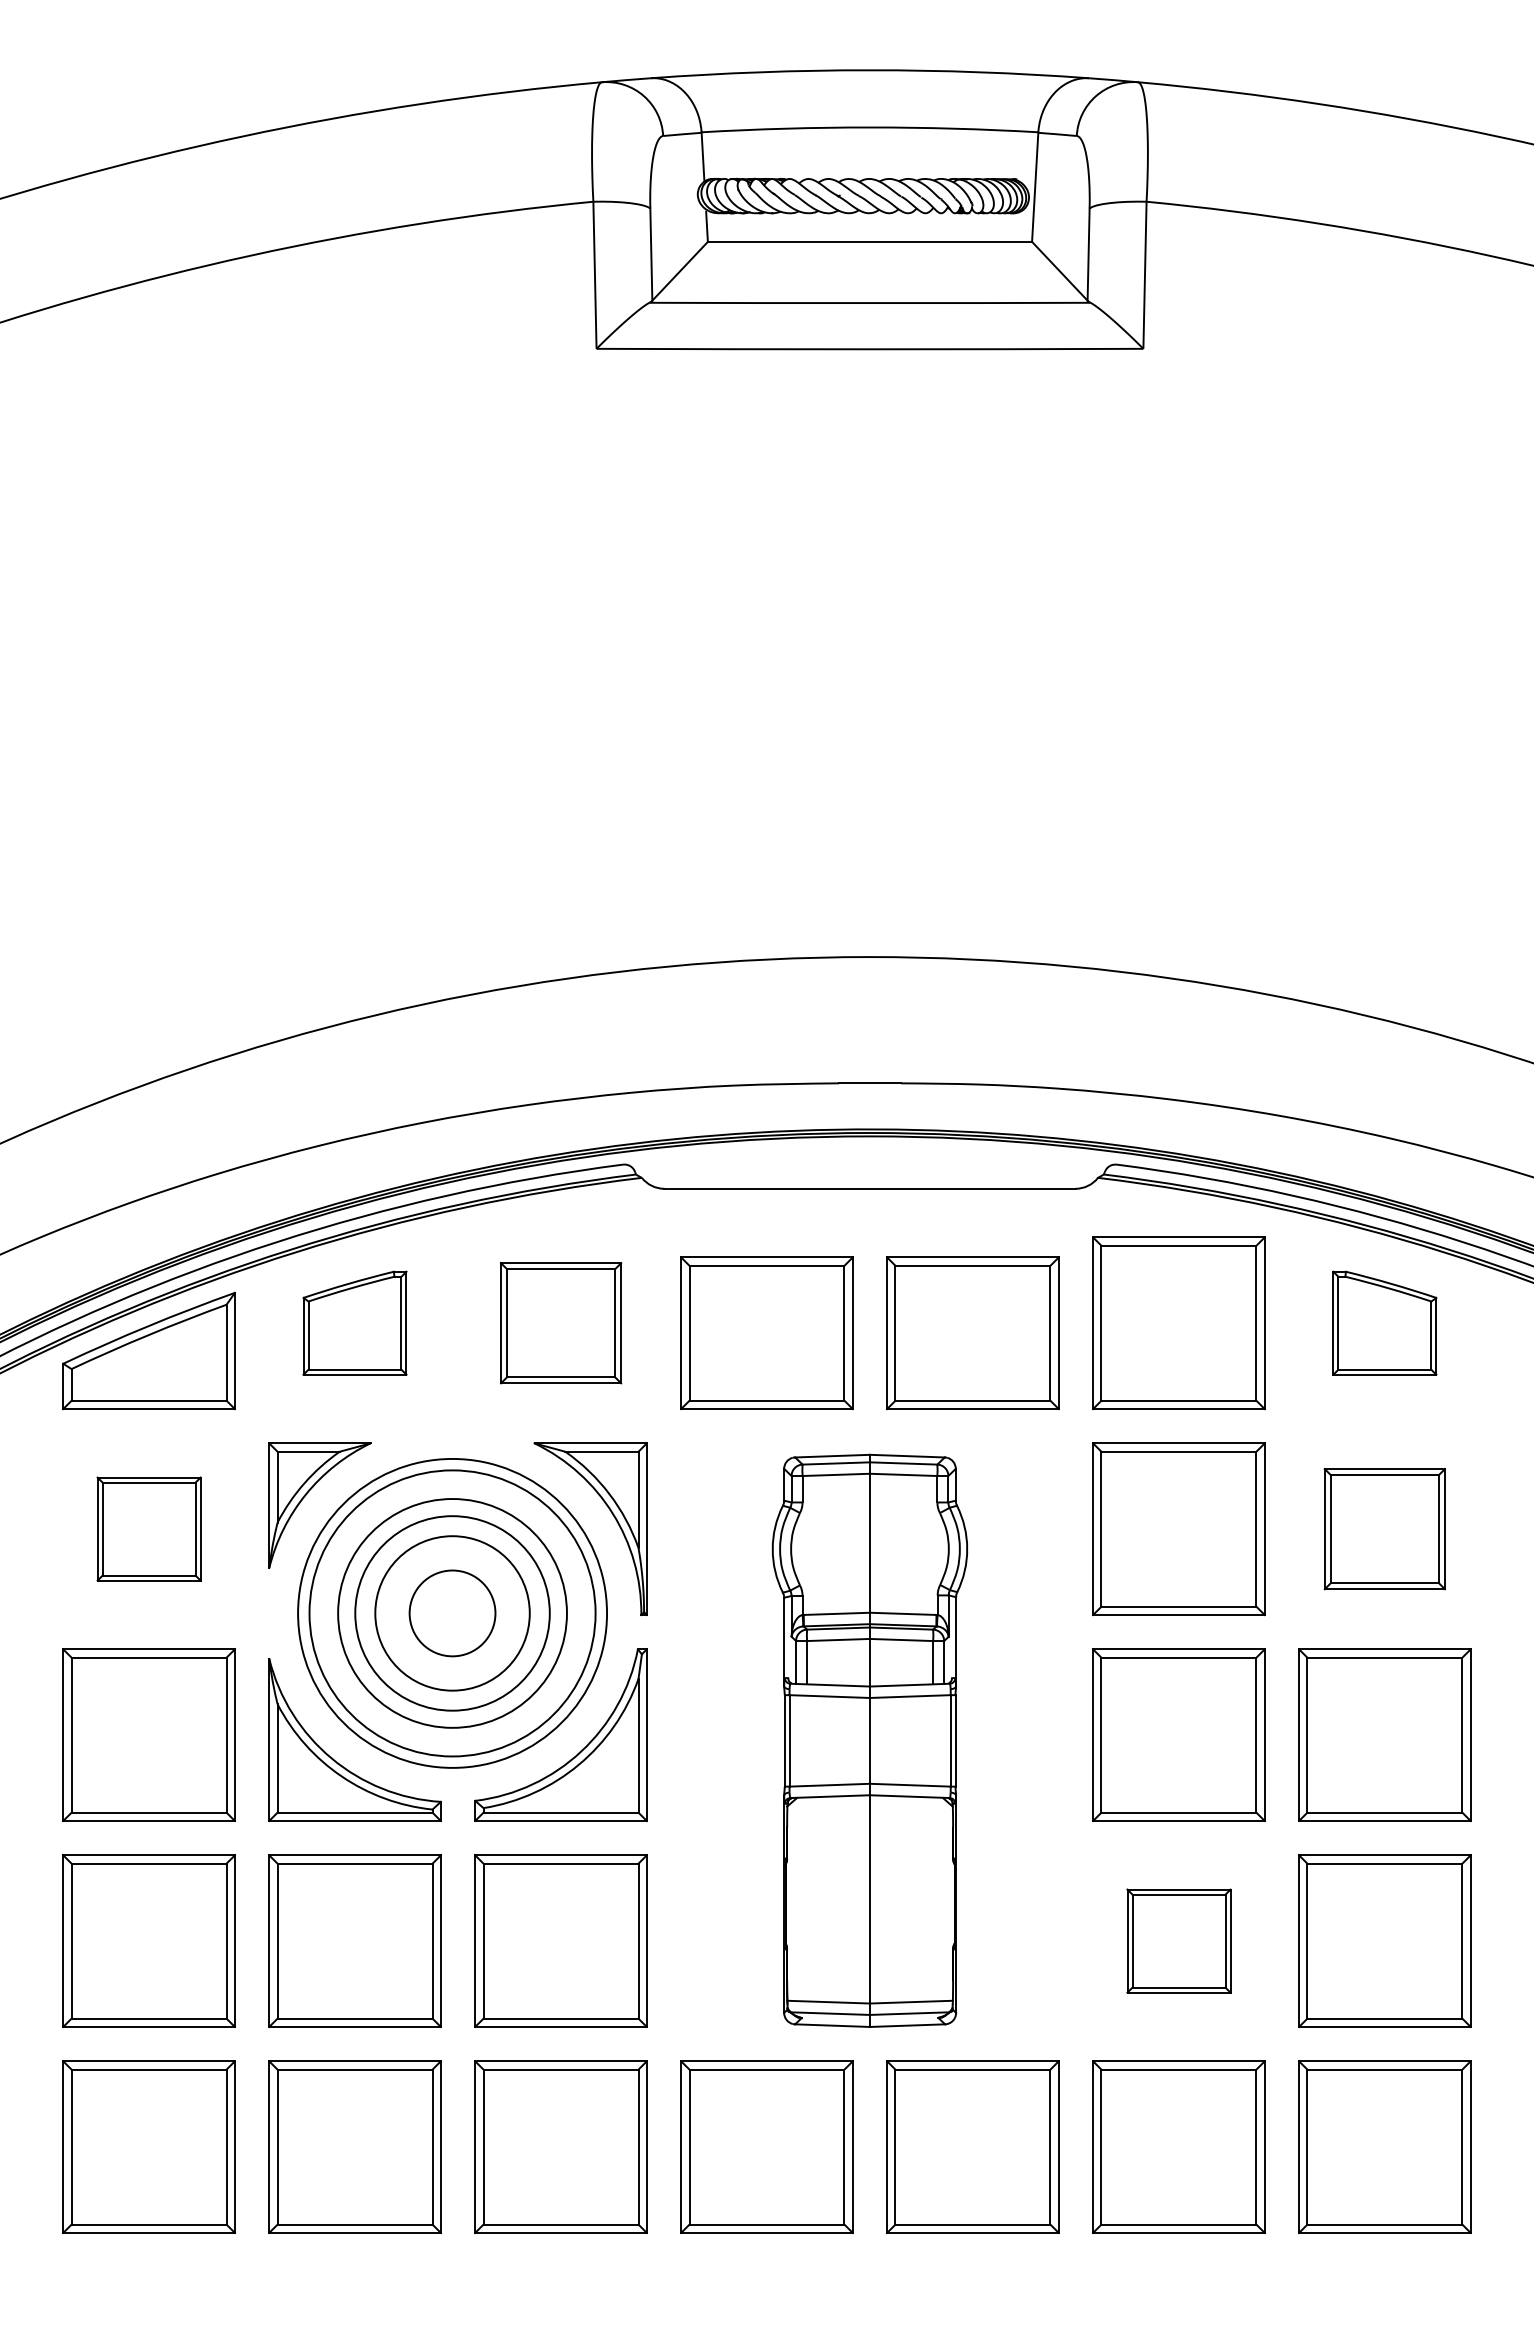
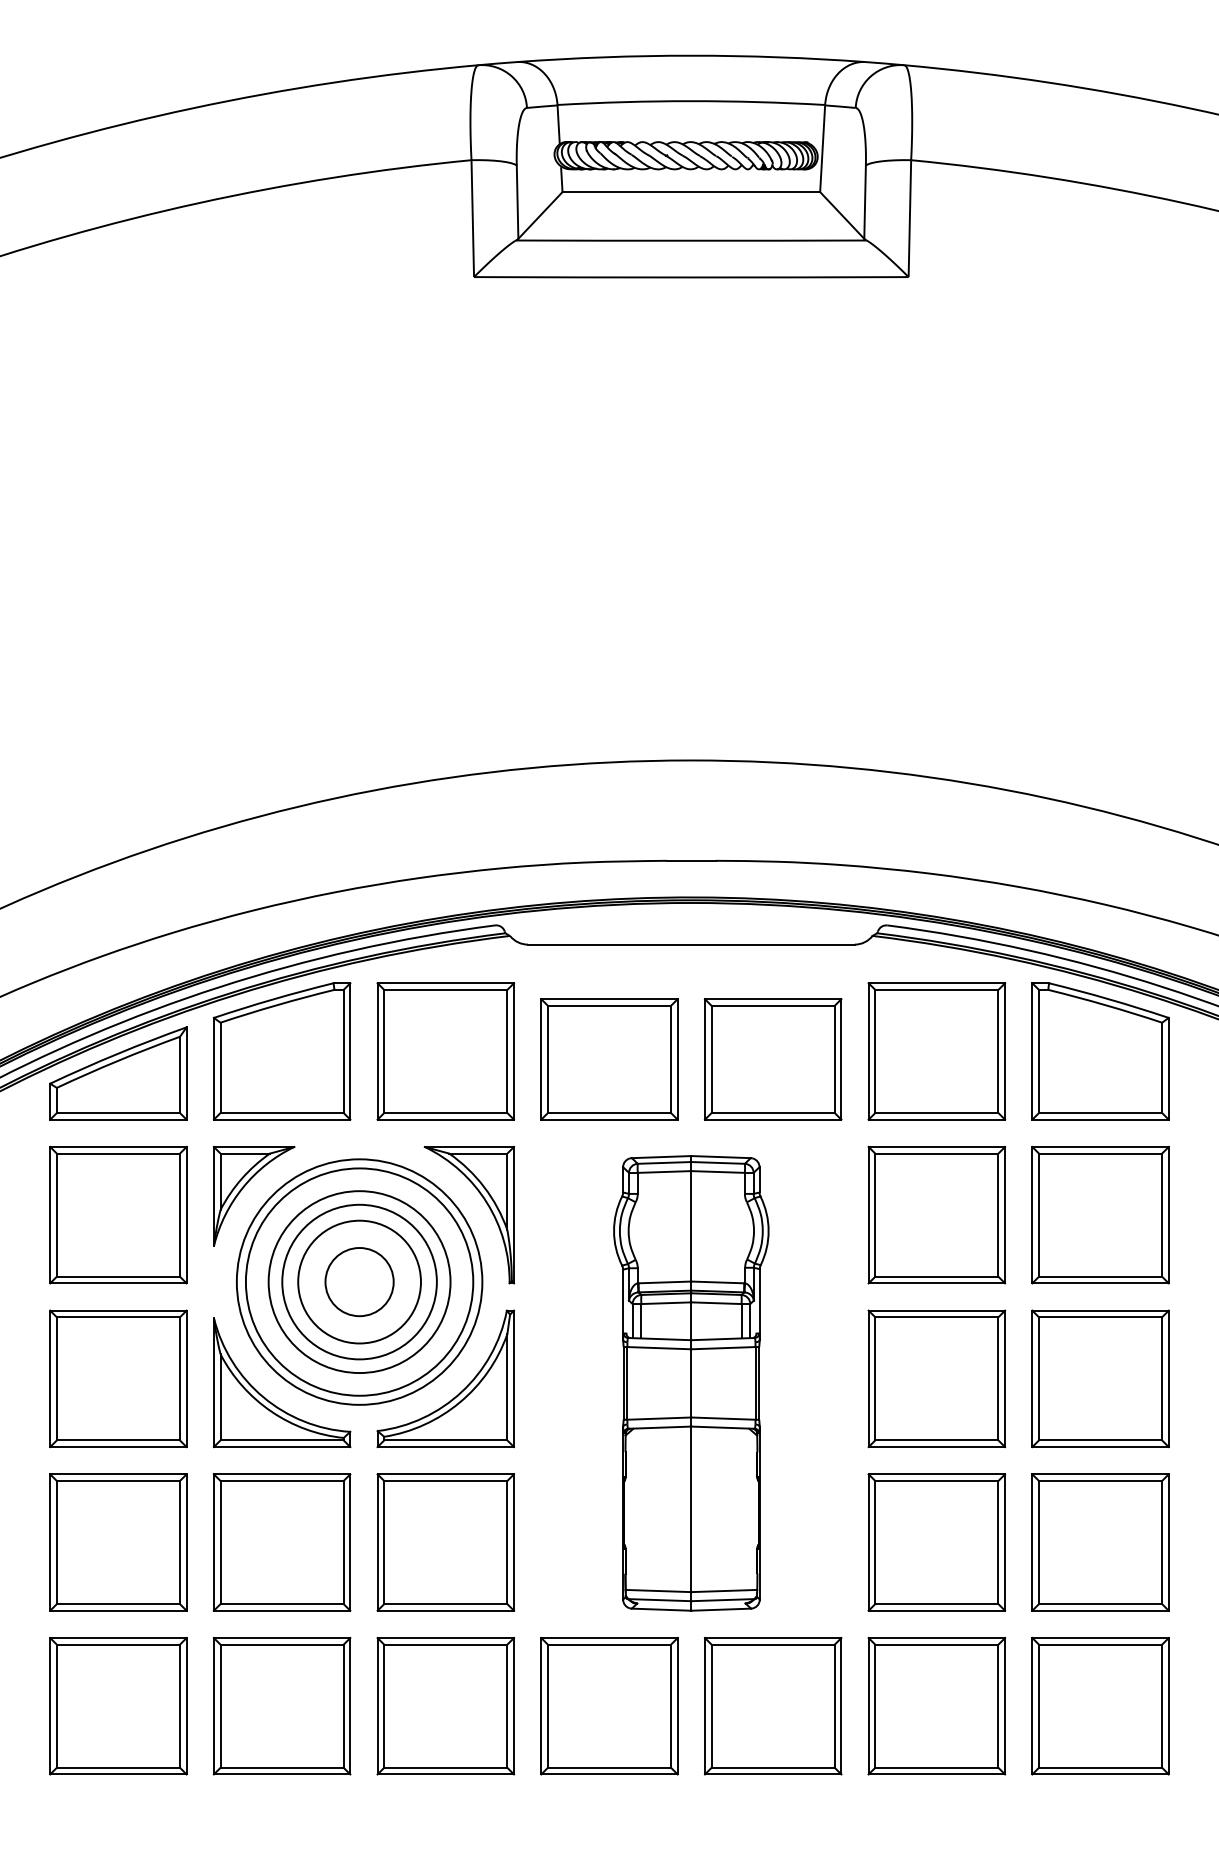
part: (354, 1323) -> (281, 1051), size x1.67
part: (560, 1323) -> (445, 1051), size x1.43
part: (1384, 1323) -> (1100, 1051), size x1.67
part: (149, 1528) -> (118, 1214), size x1.67
part: (1384, 1528) -> (1100, 1214), size x1.43
part: (1178, 1941) -> (936, 1542), size x1.67

